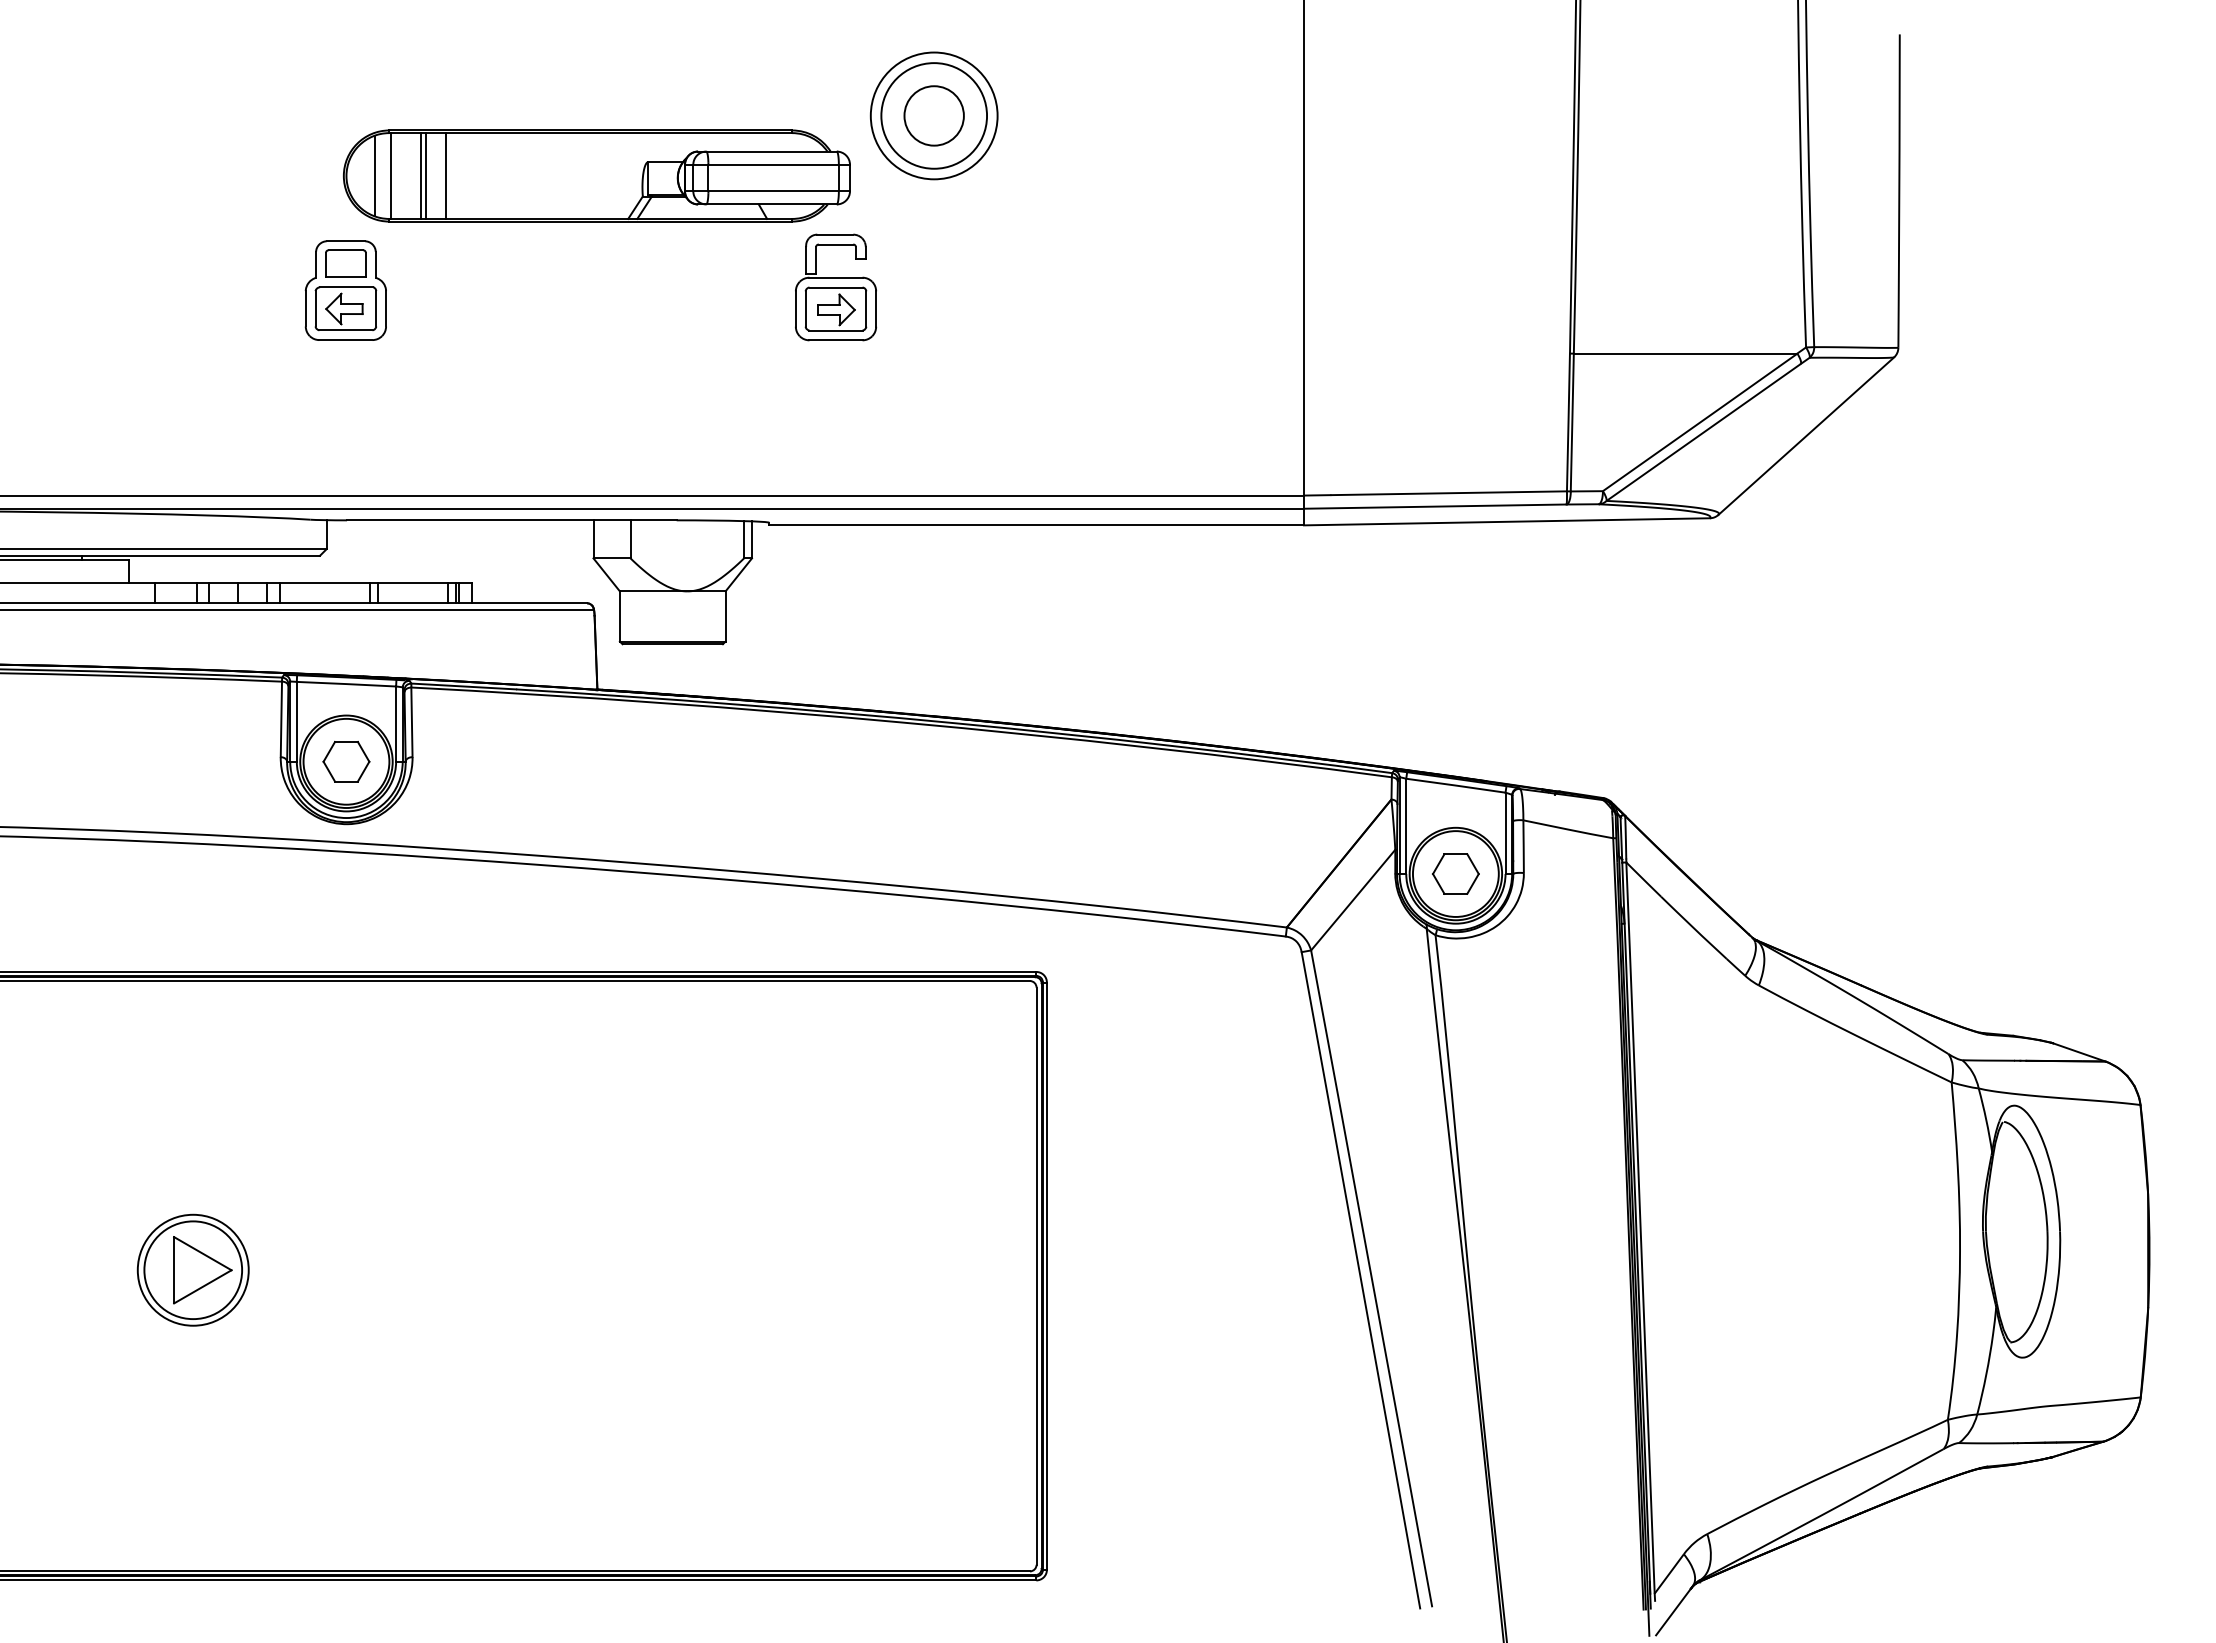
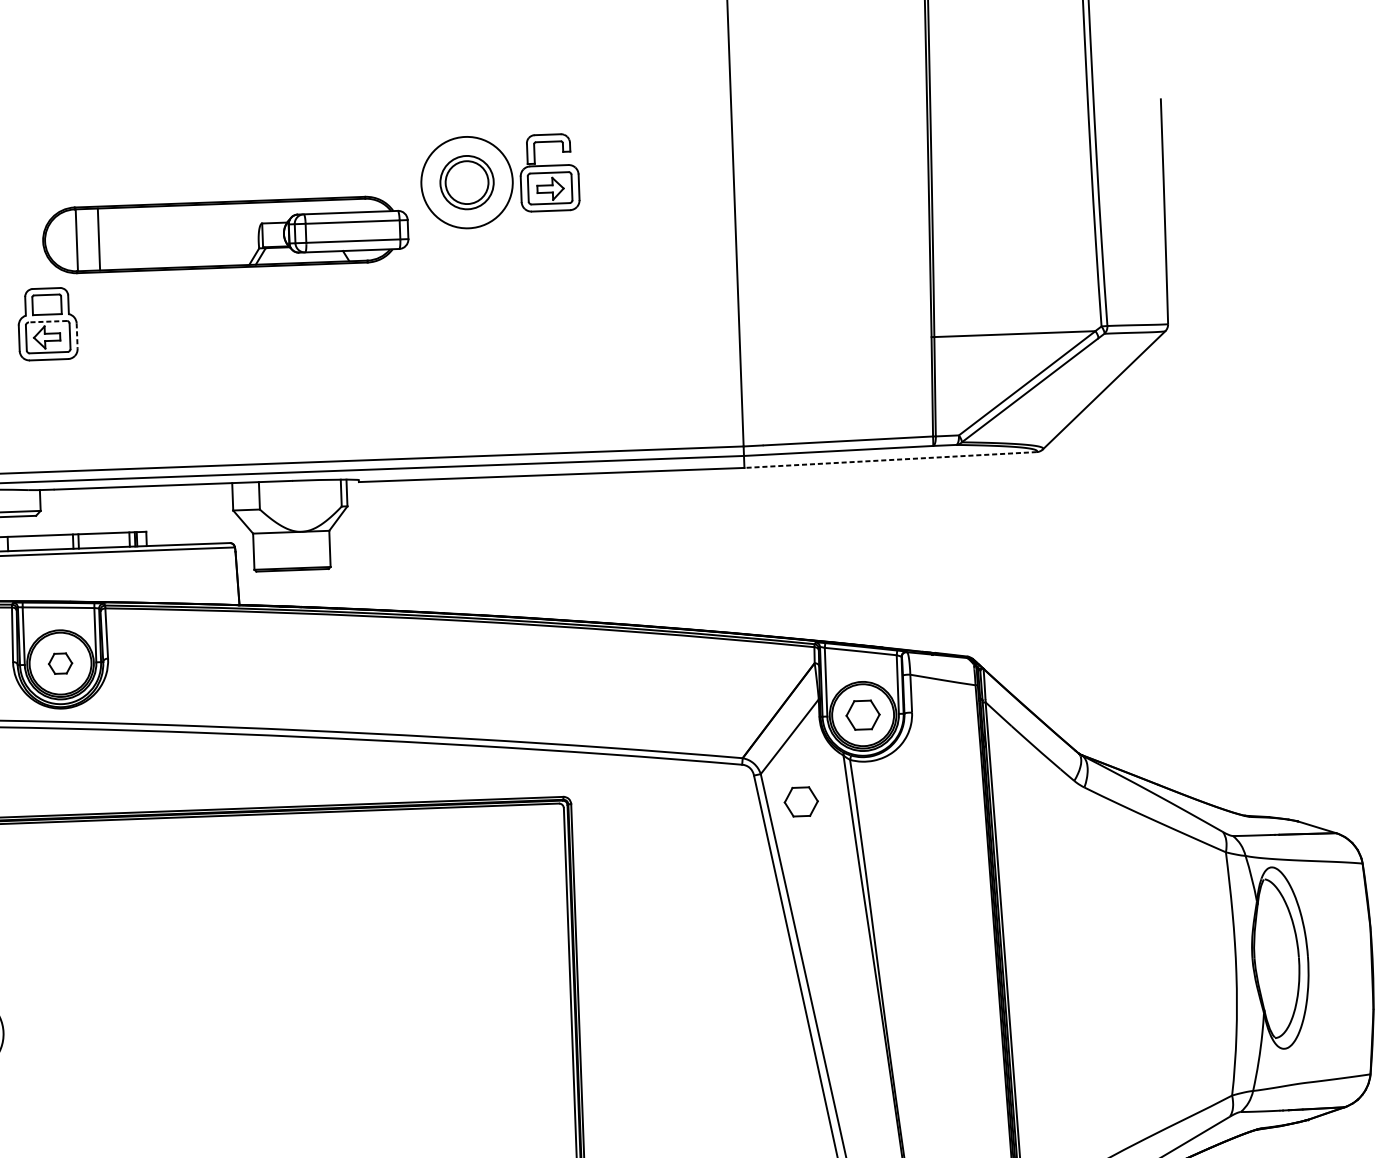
circle: (934, 115) -> (467, 182), size x0.7
line: (375, 175) -> (65, 240), removed
line: (425, 175) -> (102, 239), removed
line: (445, 175) -> (116, 238), removed
line: (346, 287) -> (48, 321), solid -> dashed
part: (835, 287) -> (549, 172), moved
line: (386, 308) -> (77, 335), solid -> dashed
line: (1506, 521) -> (890, 459), solid -> dashed
part: (346, 761) -> (60, 663), size x0.7
part: (1365, 990) -> (801, 801), added

